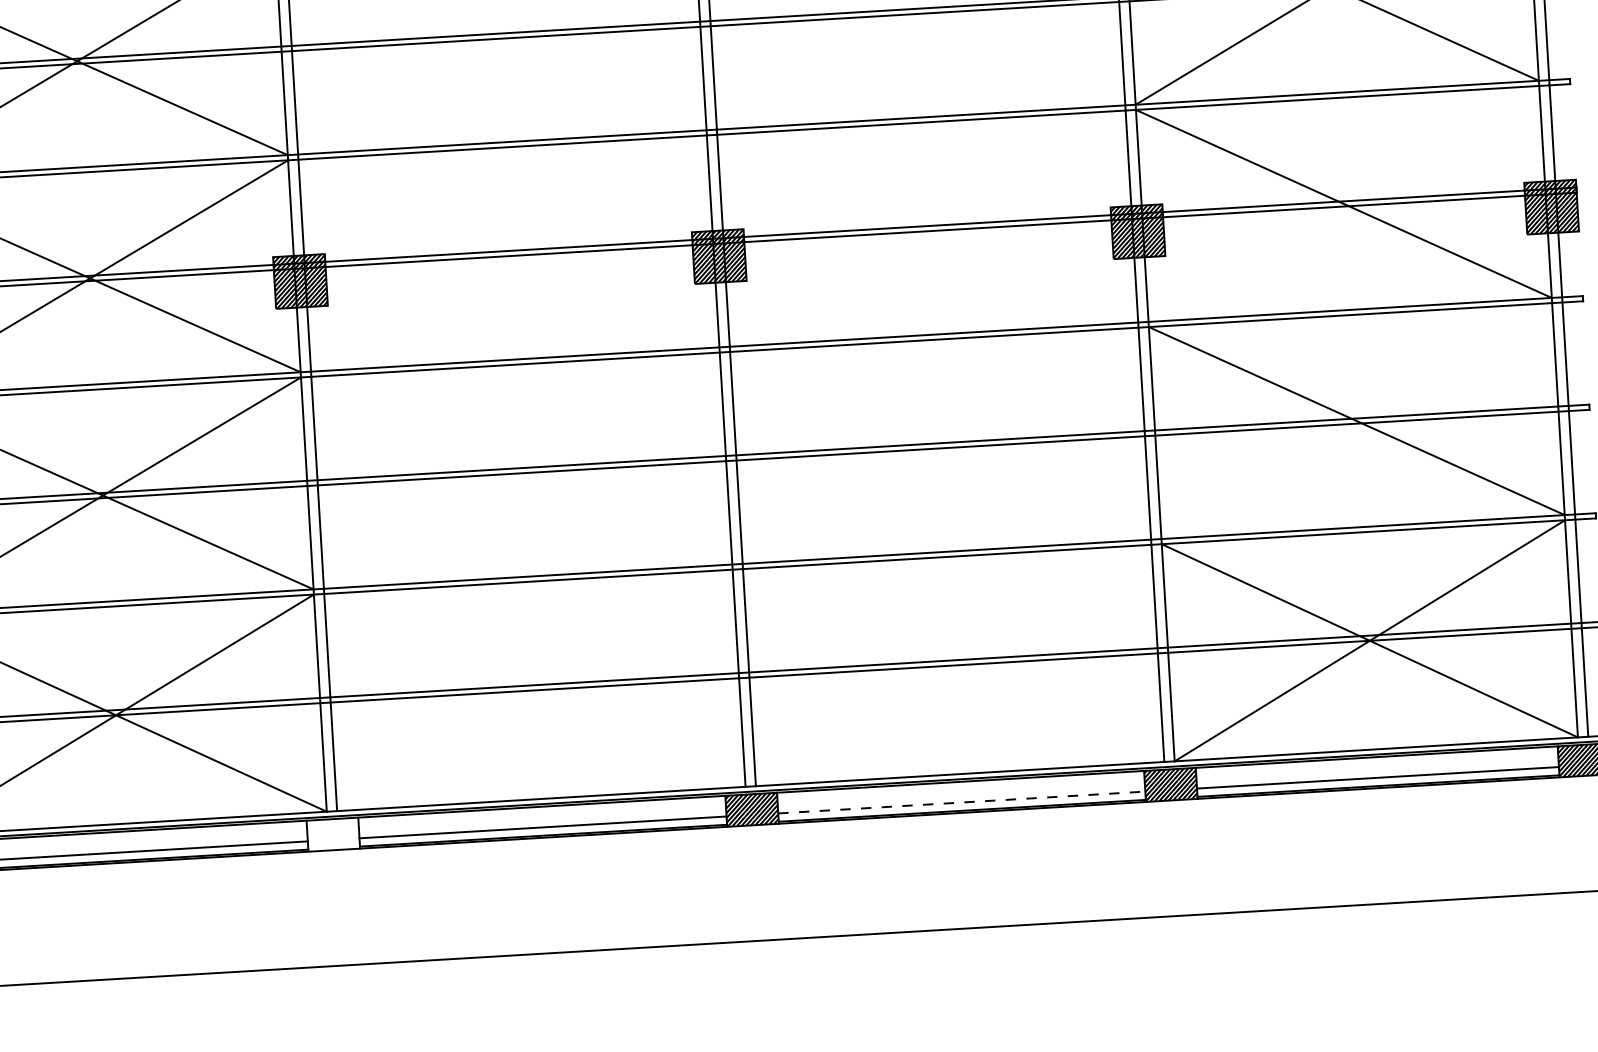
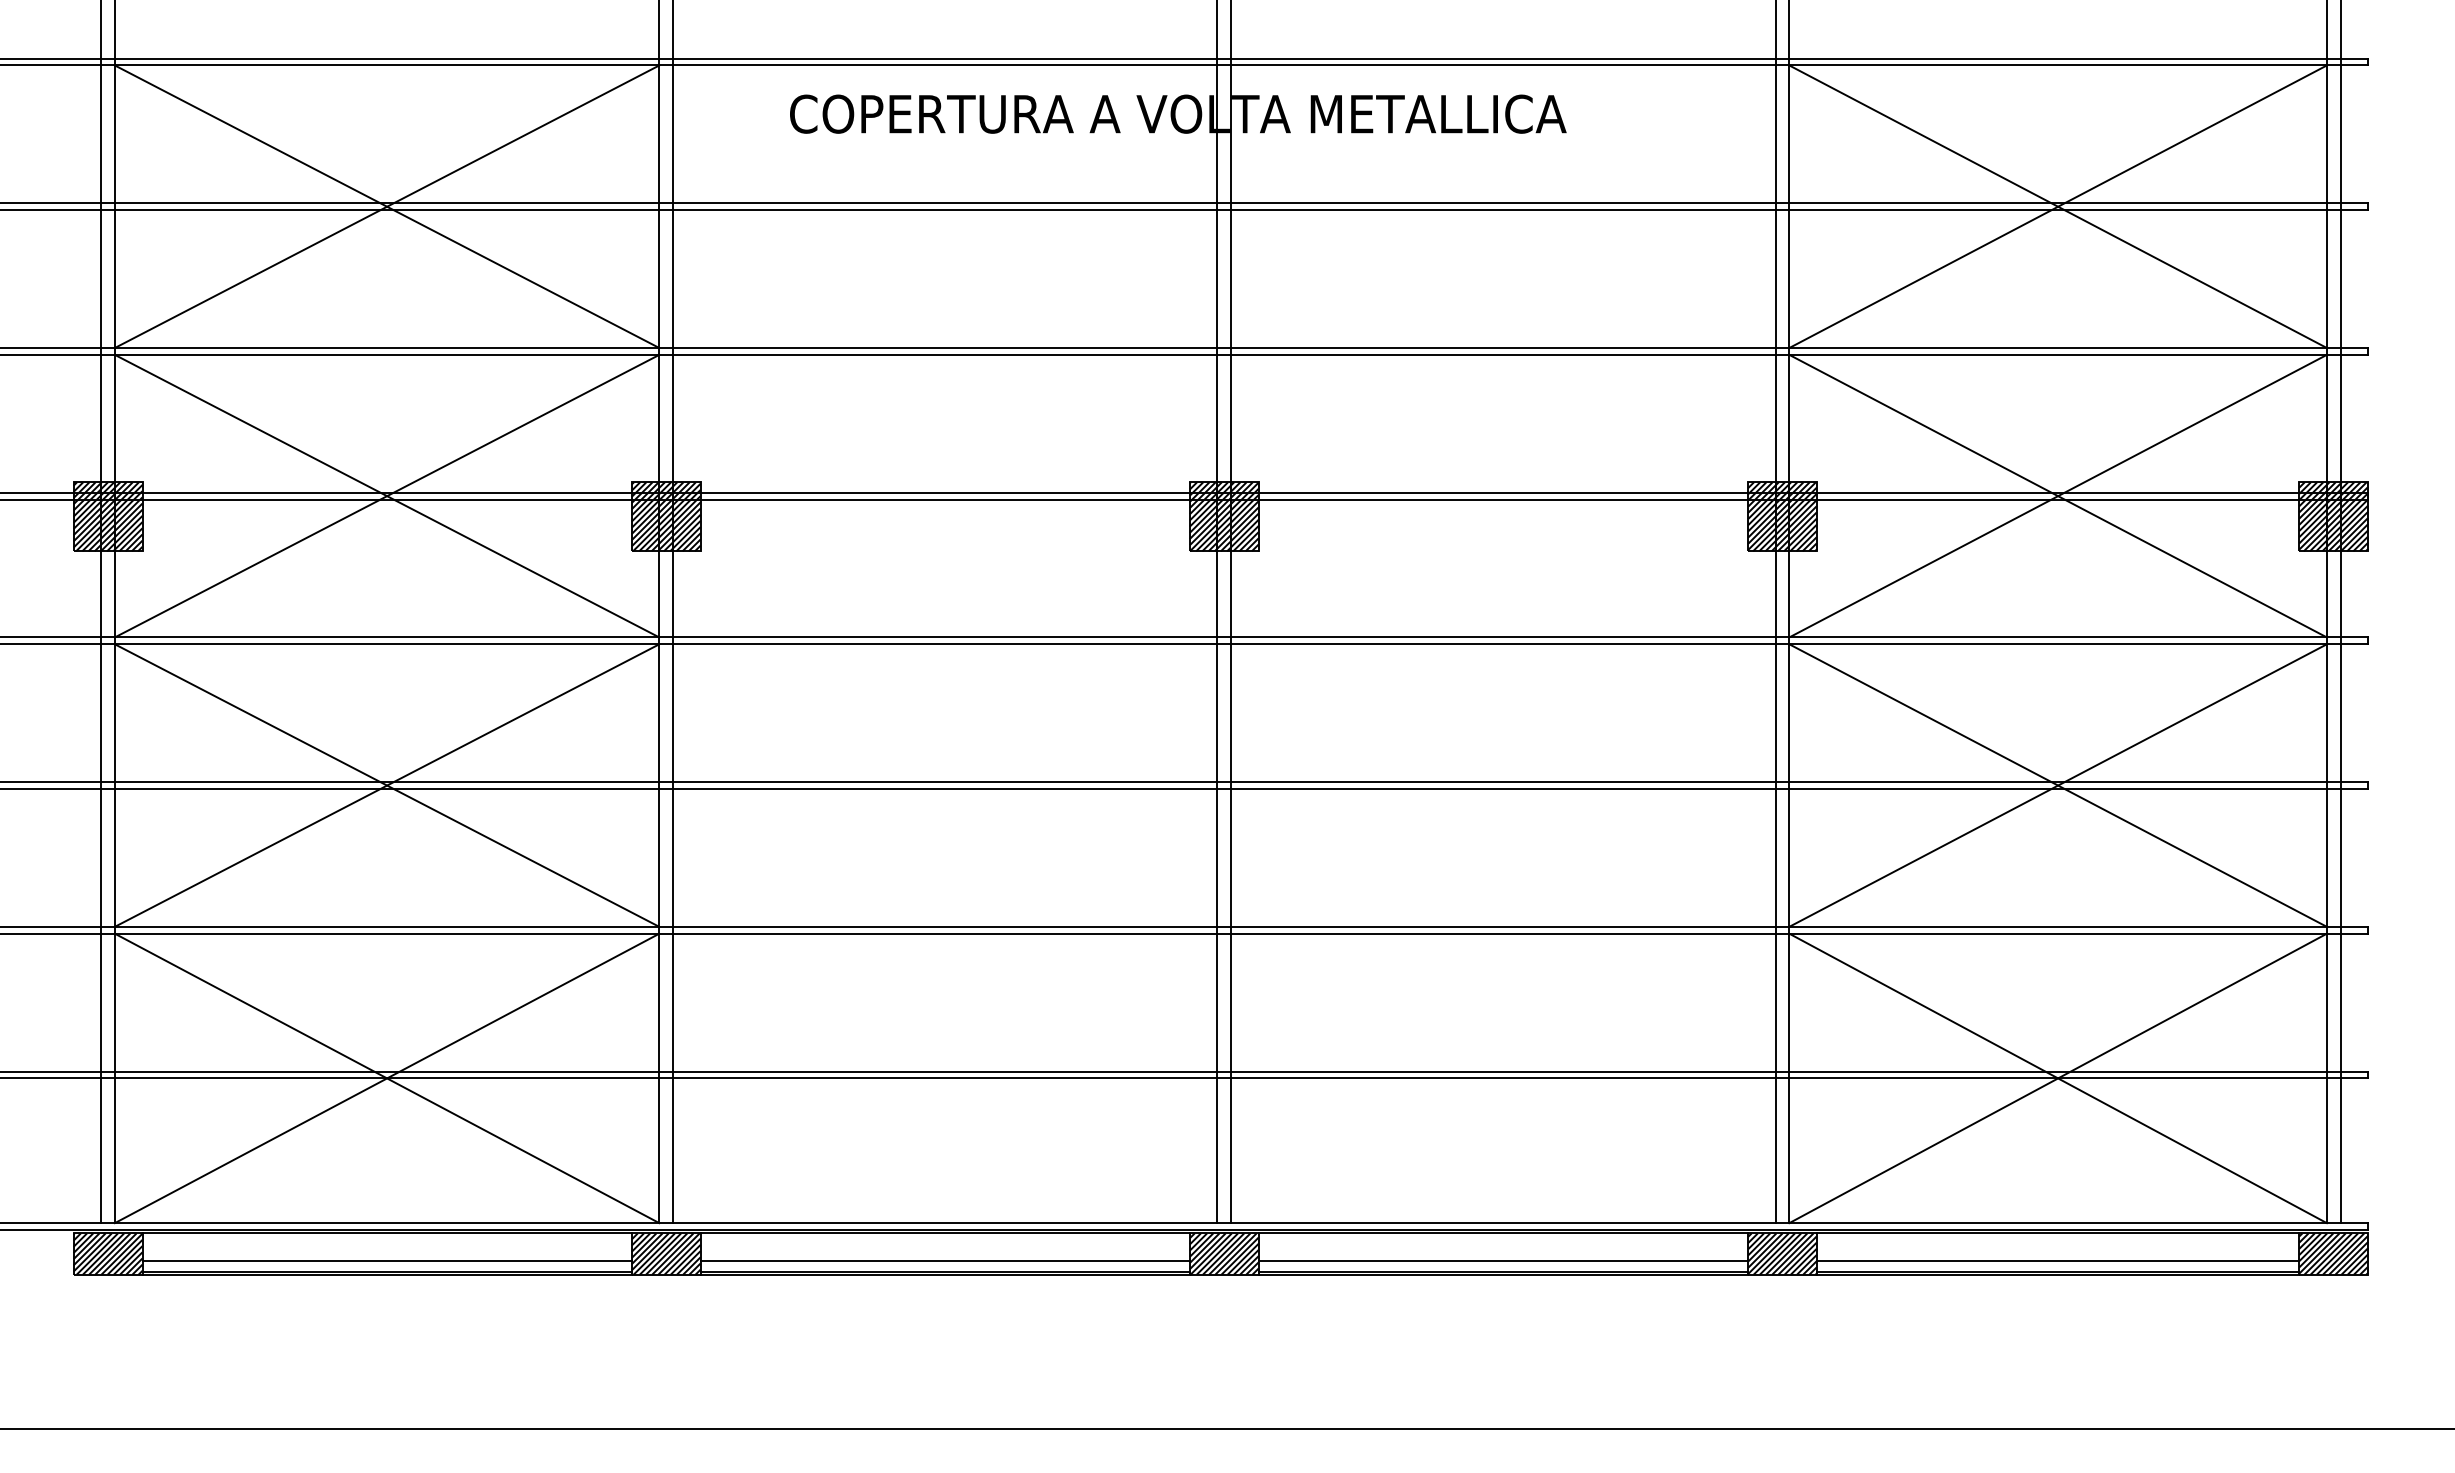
line: (1343, 203) -> (2057, 495), added
line: (1356, 421) -> (2057, 785), added
line: (961, 802) -> (1503, 1261), dashed -> solid
hatch: (332, 834) -> (665, 1253), added

